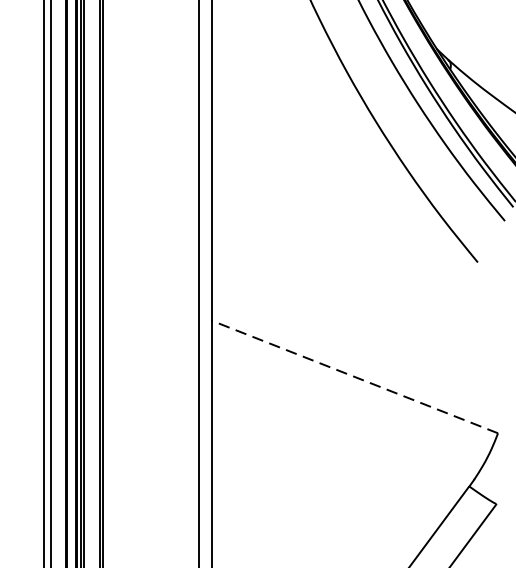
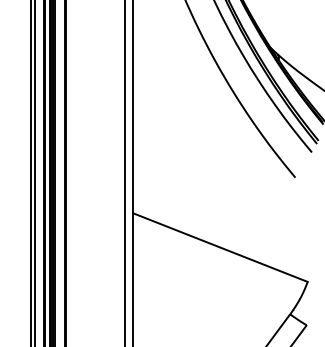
line: (355, 376) -> (220, 247), dashed -> solid

